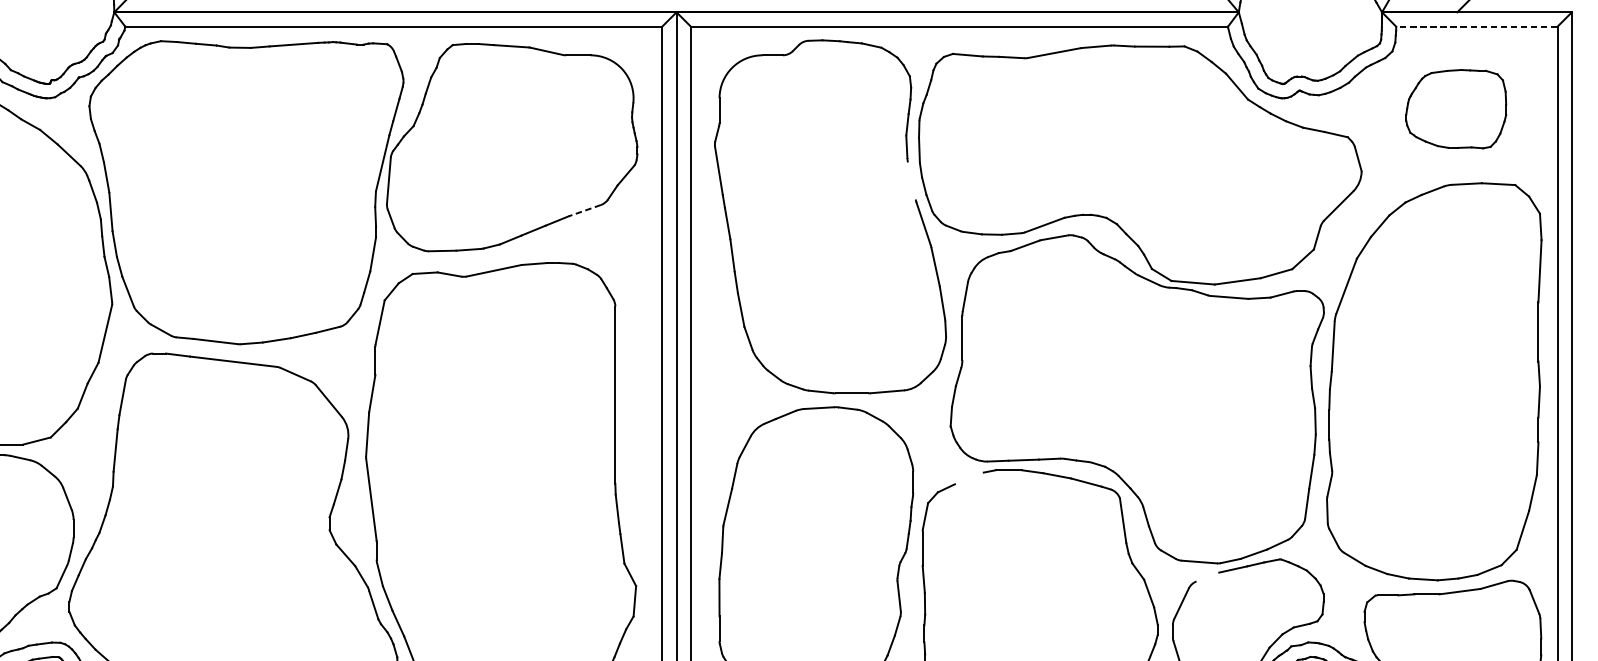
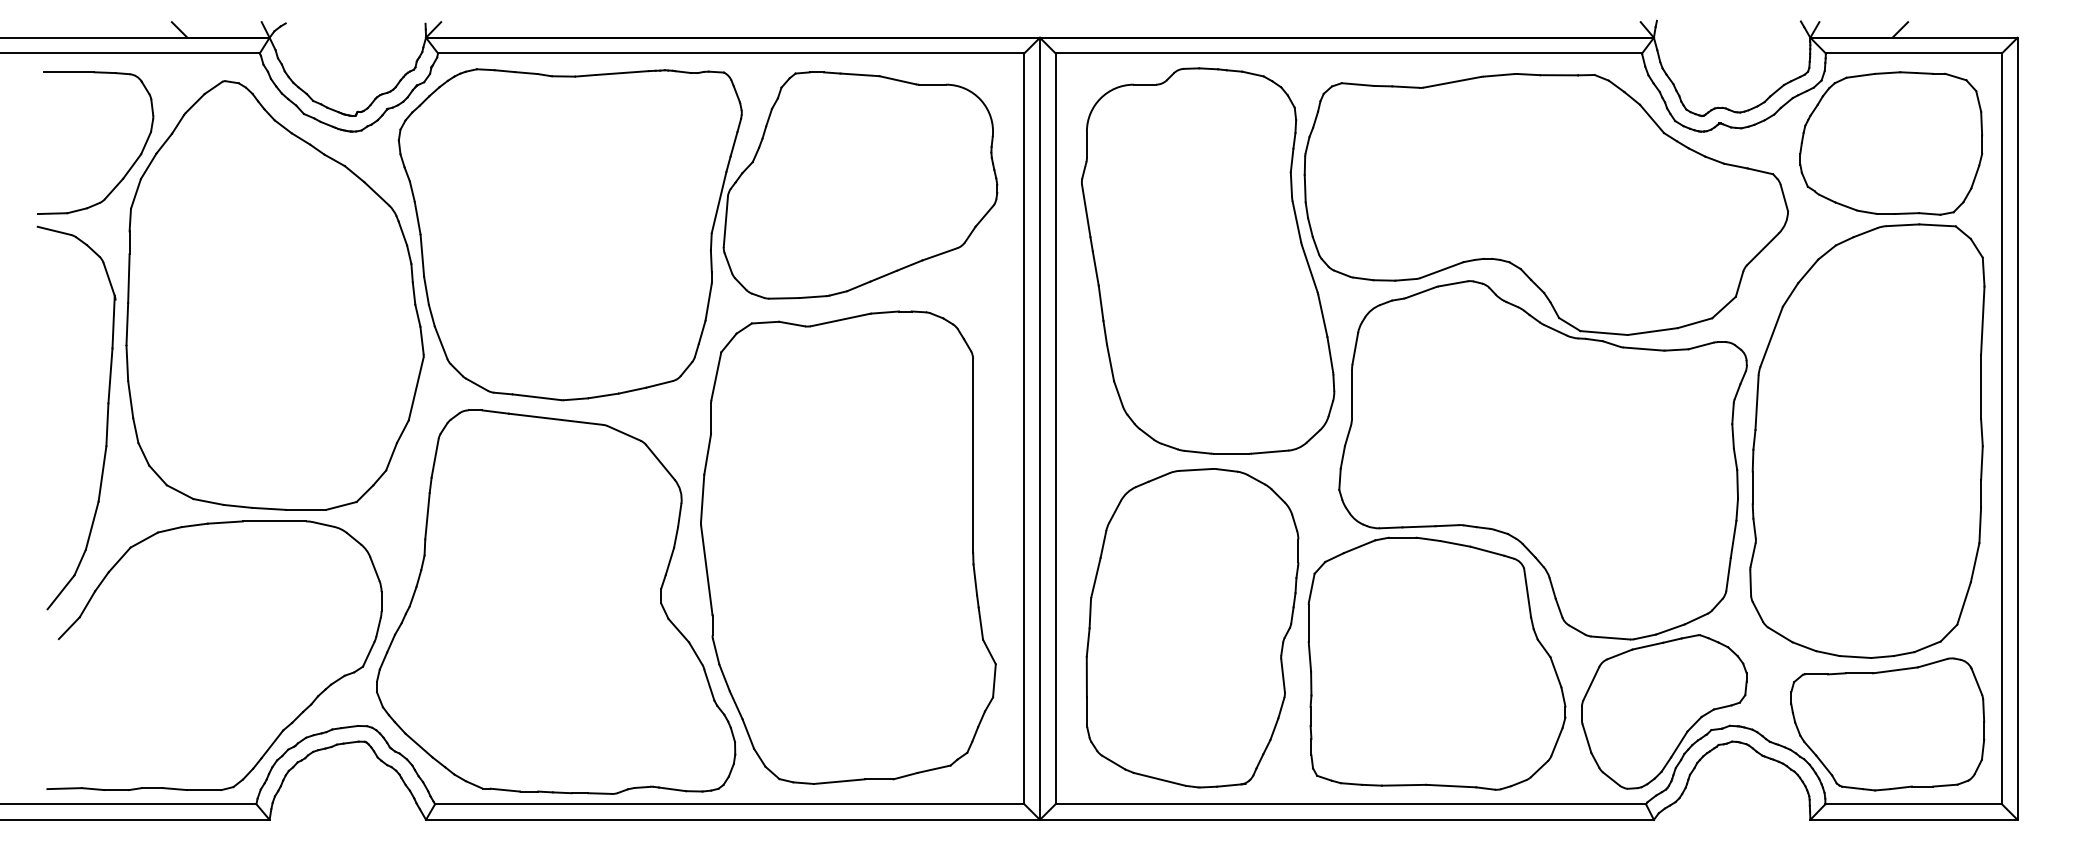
line: (1476, 26) -> (1913, 53), dashed -> solid
part: (1456, 109) -> (1891, 143), size x1.67
line: (911, 180) -> (1296, 221), added
line: (584, 210) -> (939, 254), dashed -> solid
line: (969, 478) -> (1359, 546), added
line: (1207, 577) -> (1619, 654), added

